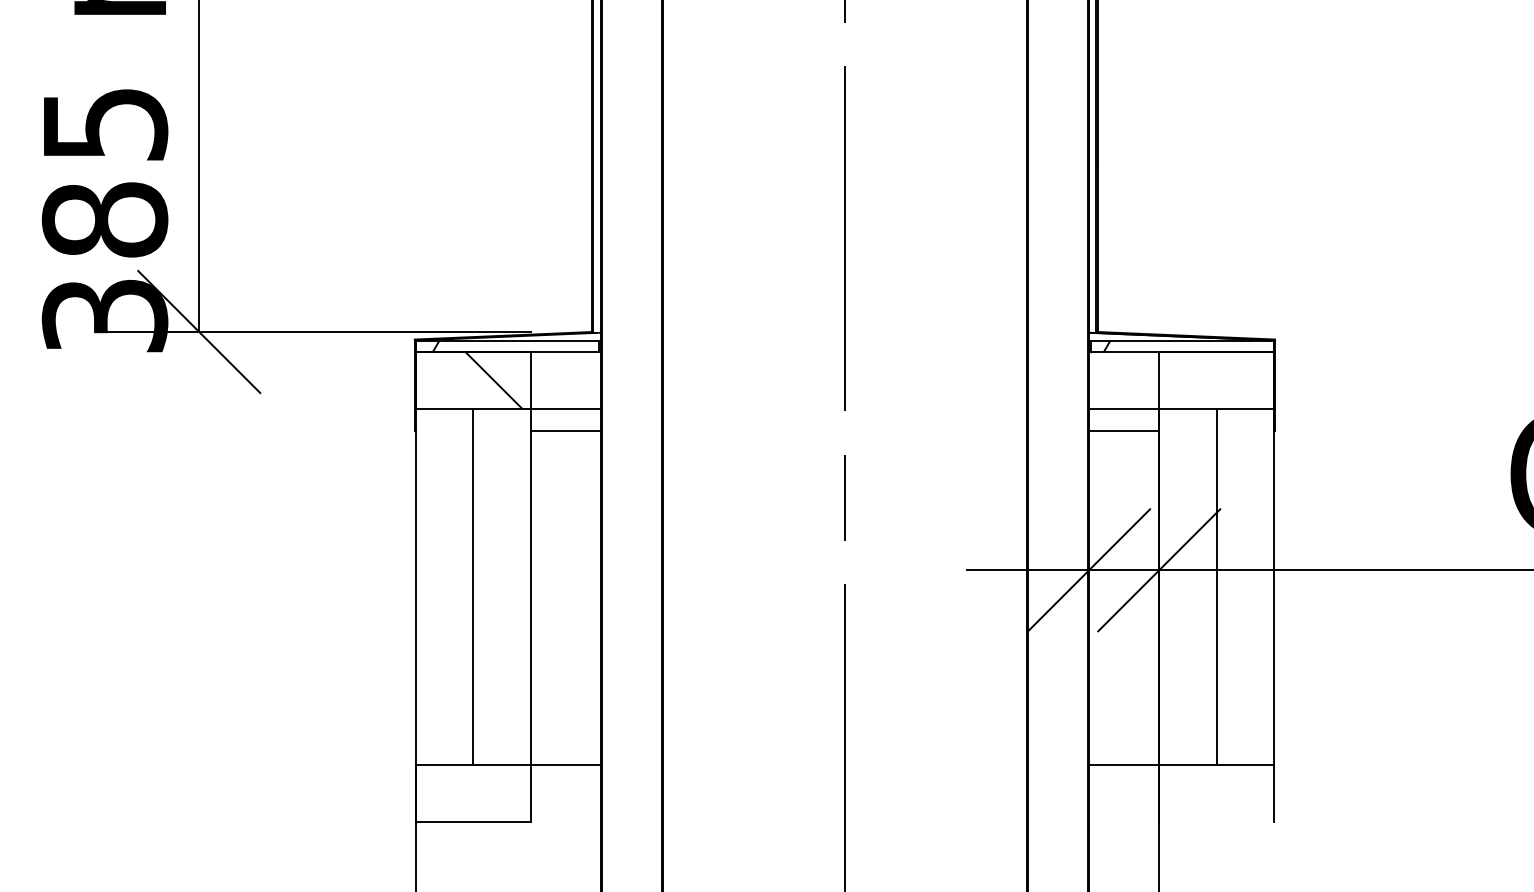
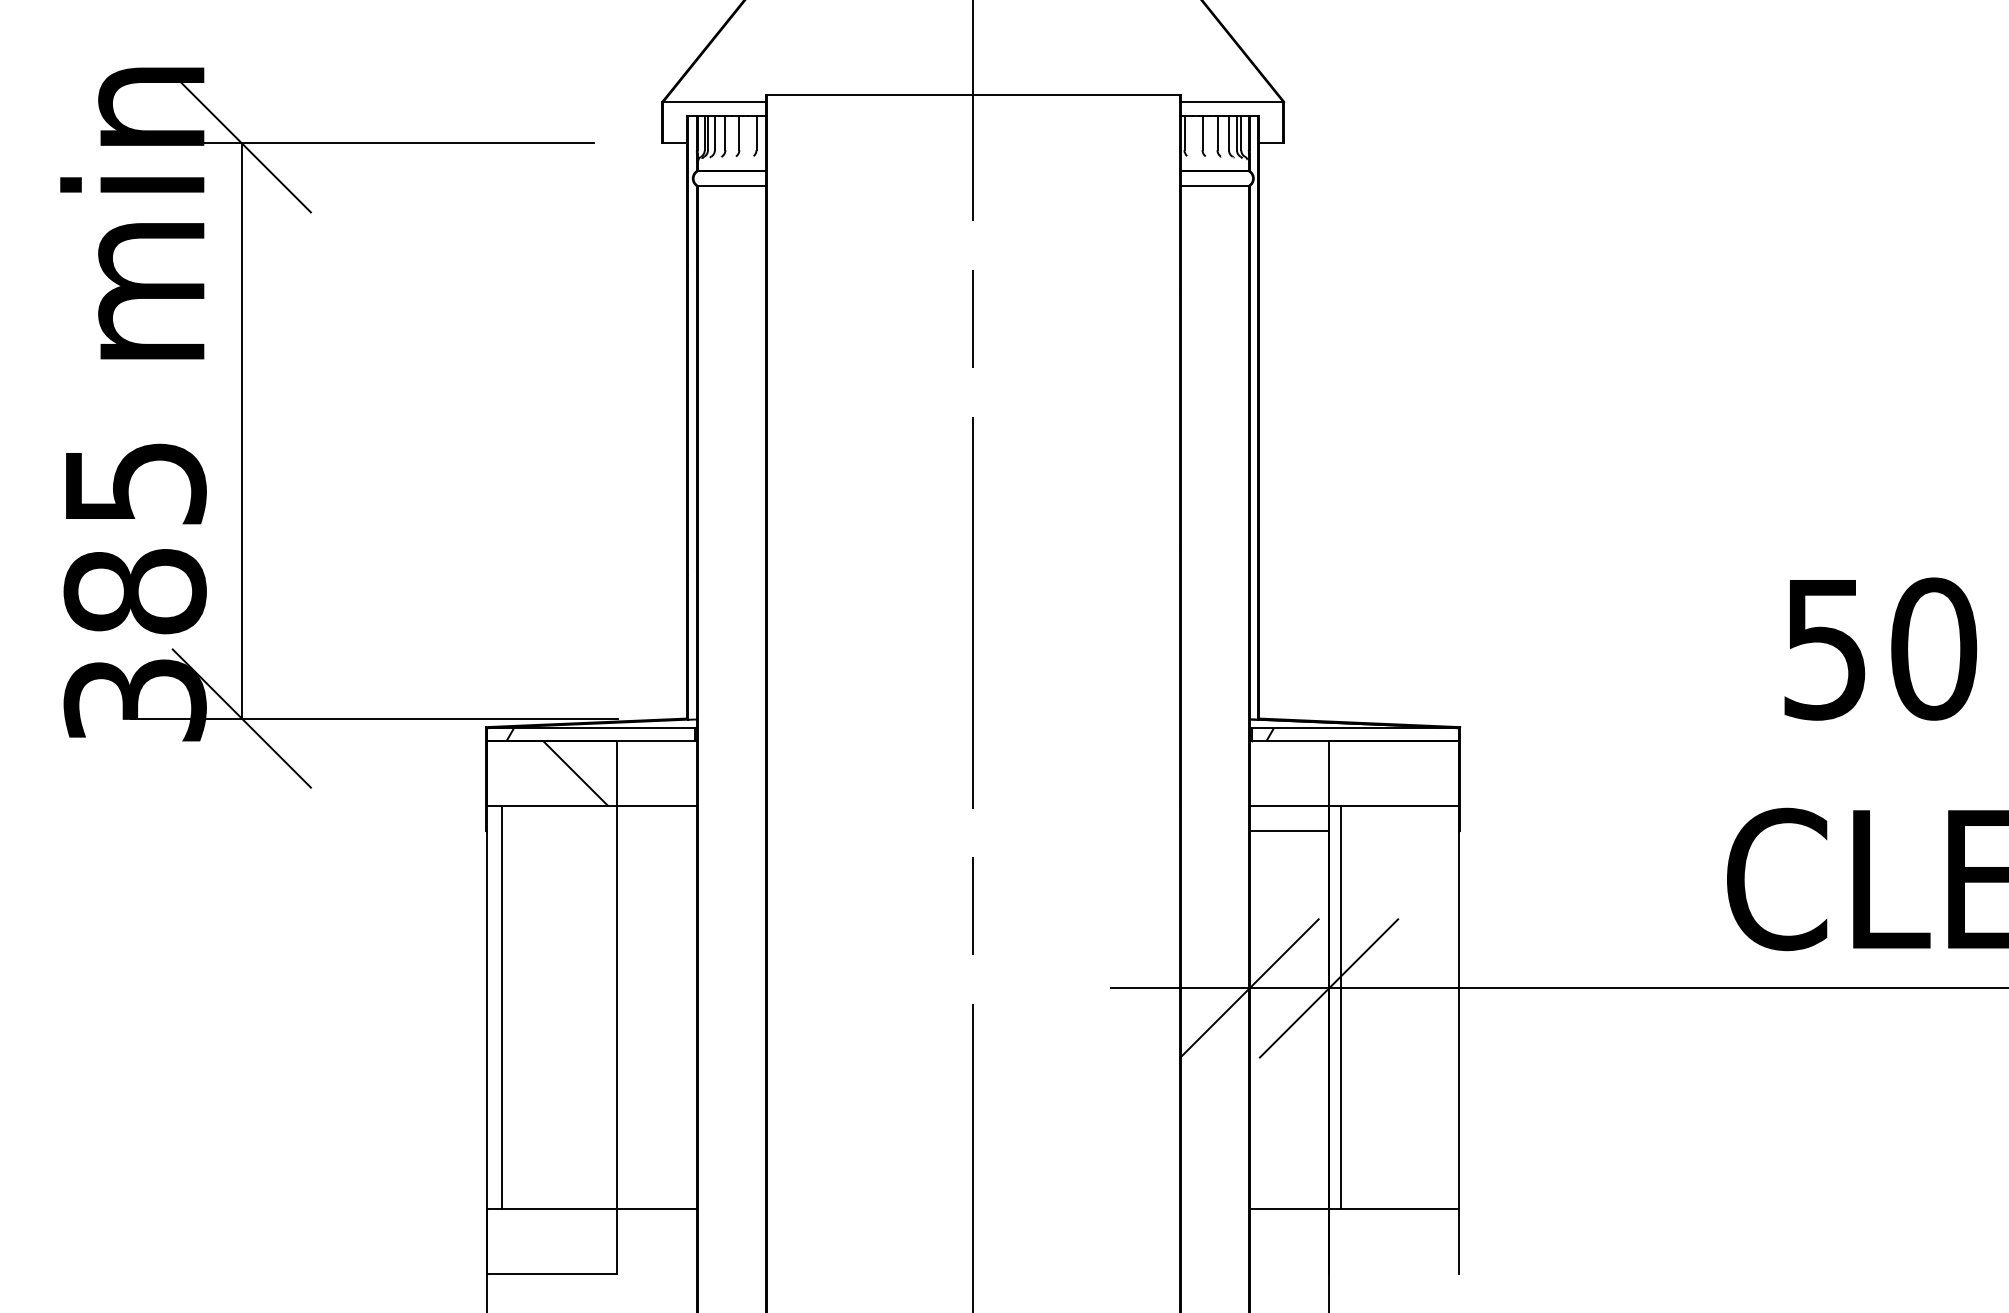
line: (565, 430) -> (656, 830), removed
line: (473, 586) -> (502, 1006), moved
line: (1217, 586) -> (1341, 1006), moved

